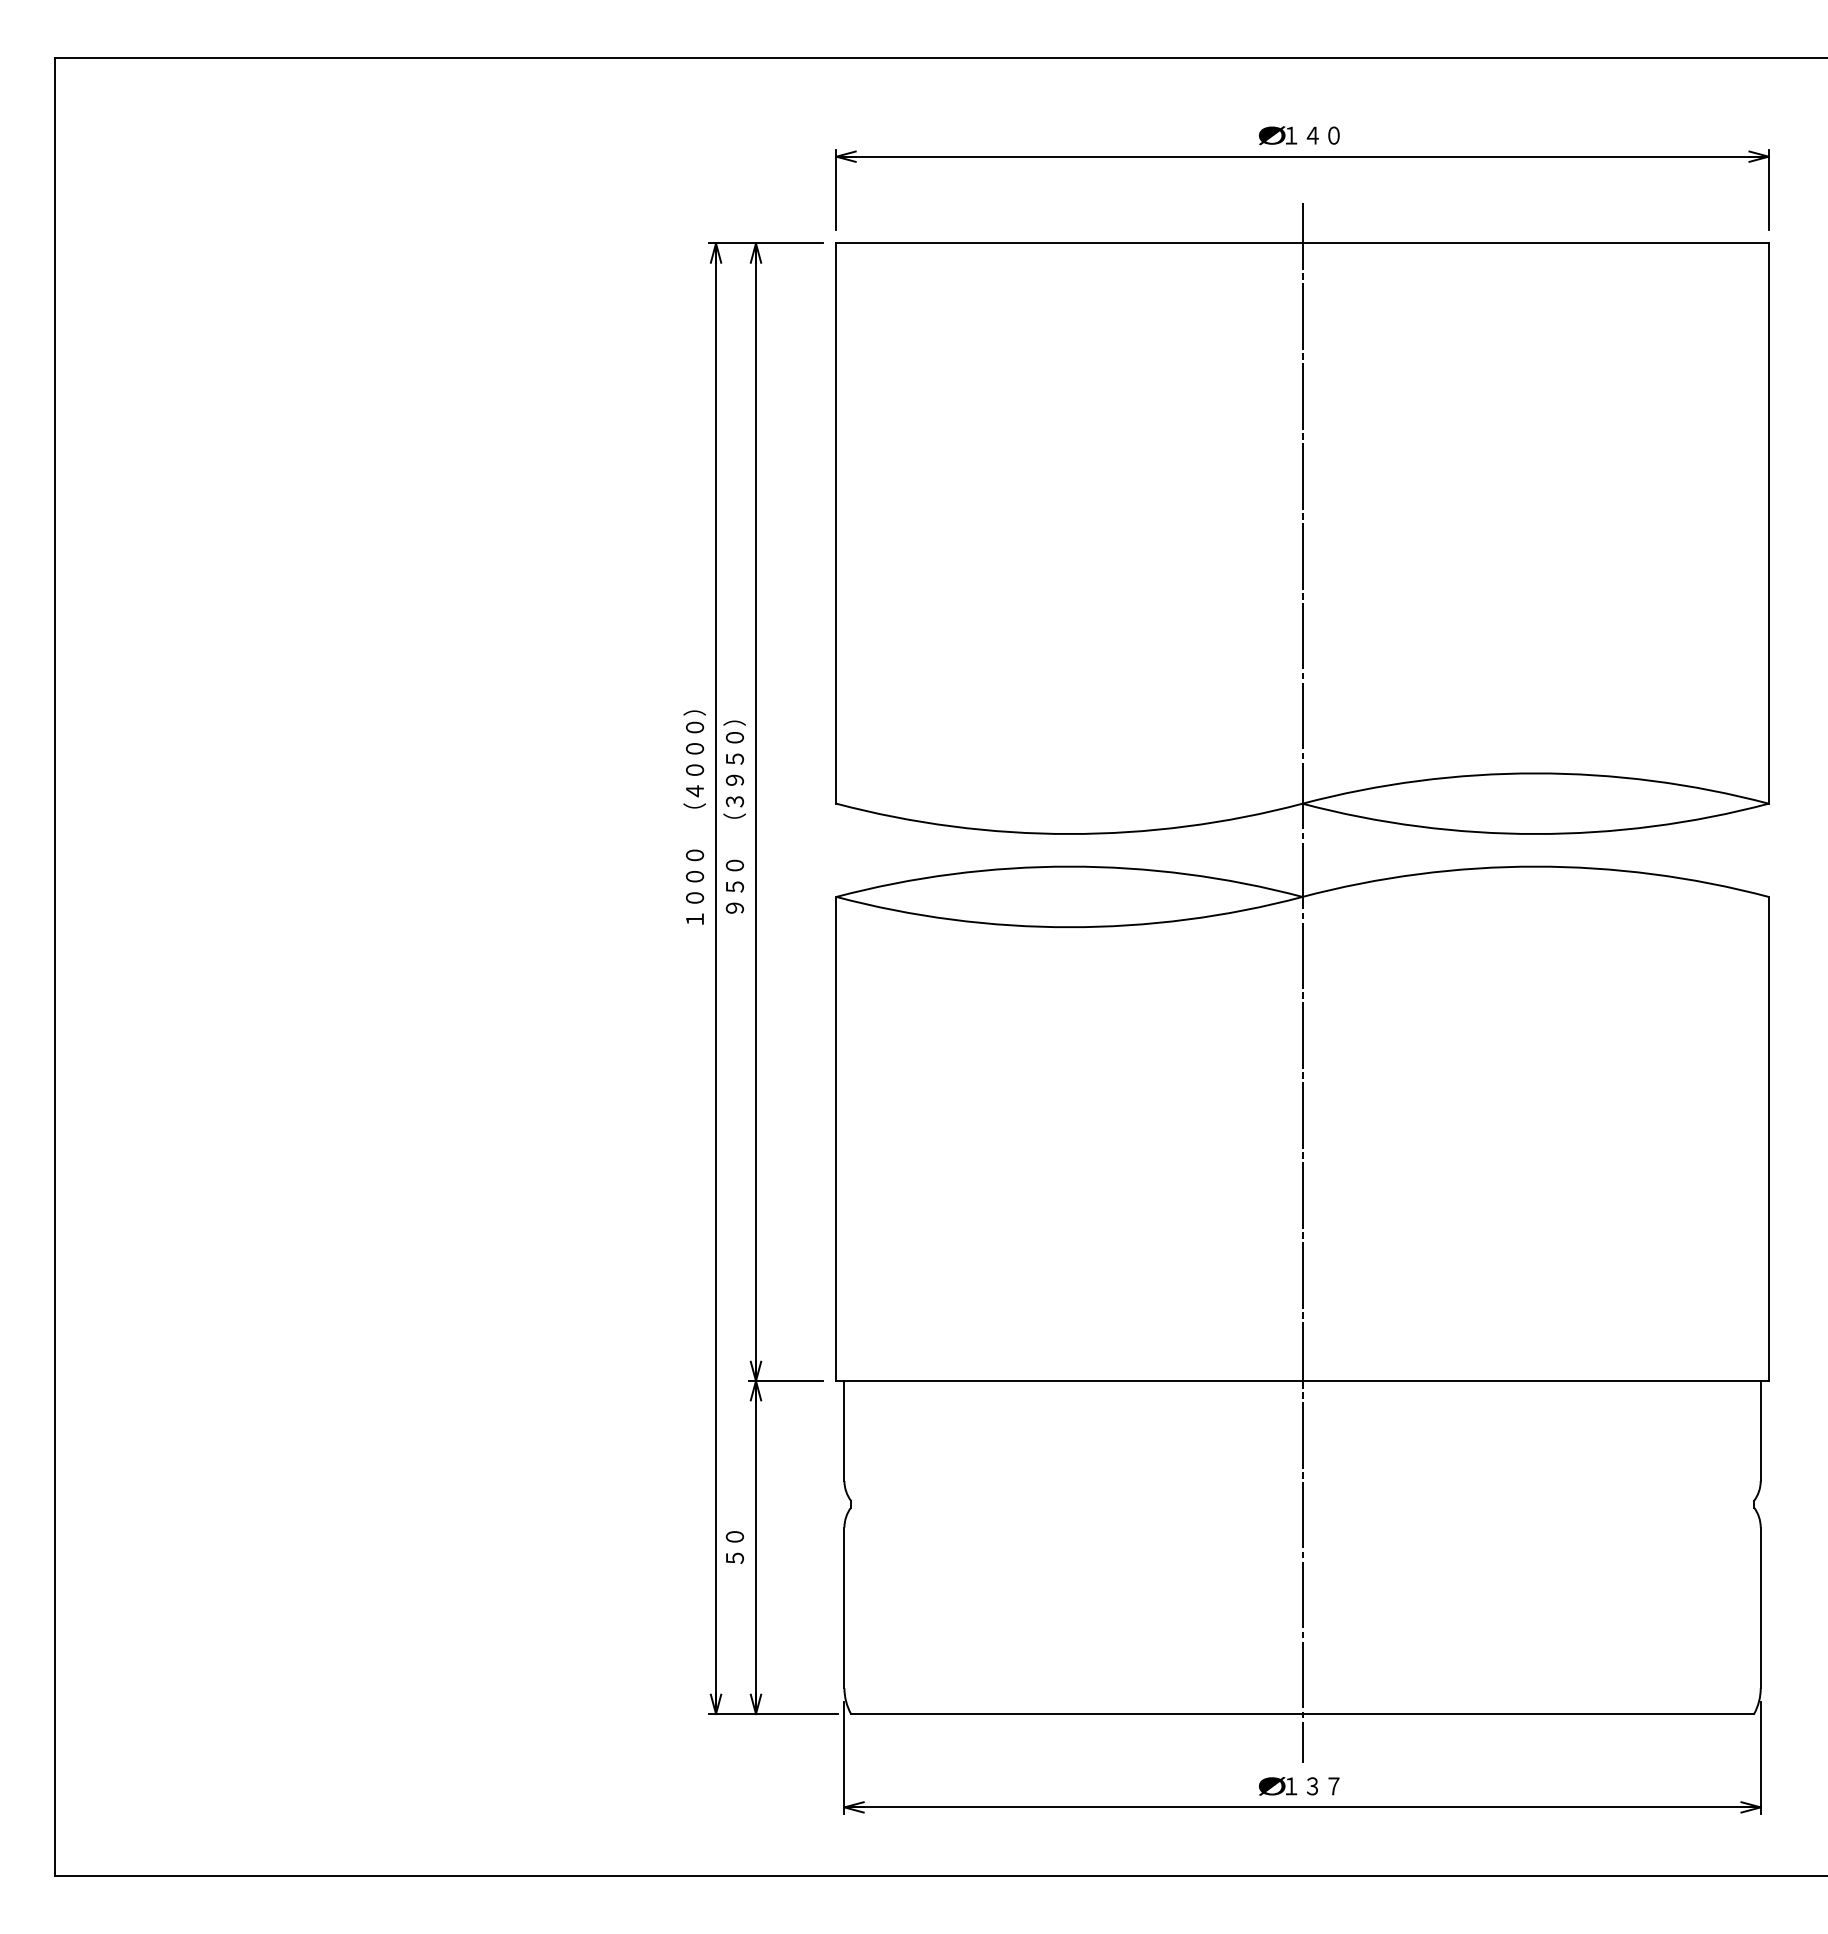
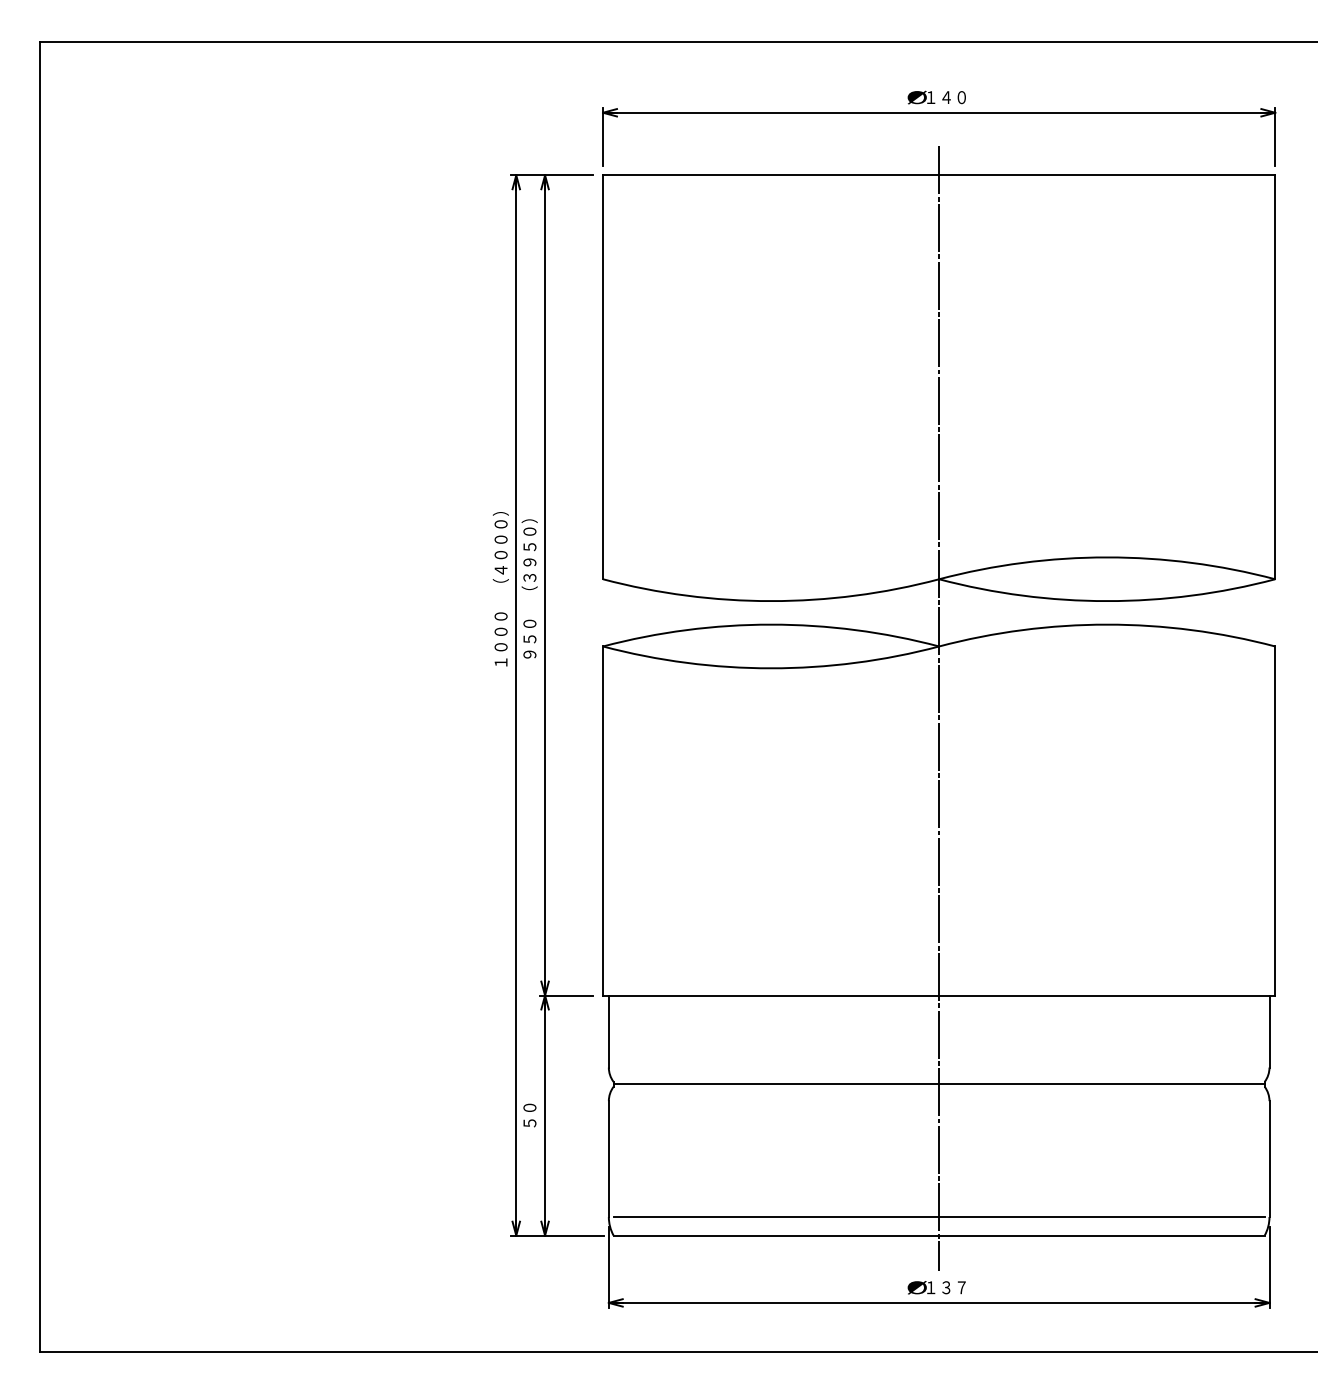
line: (1302, 1504) -> (939, 1084), added
line: (1302, 1688) -> (939, 1217), added

